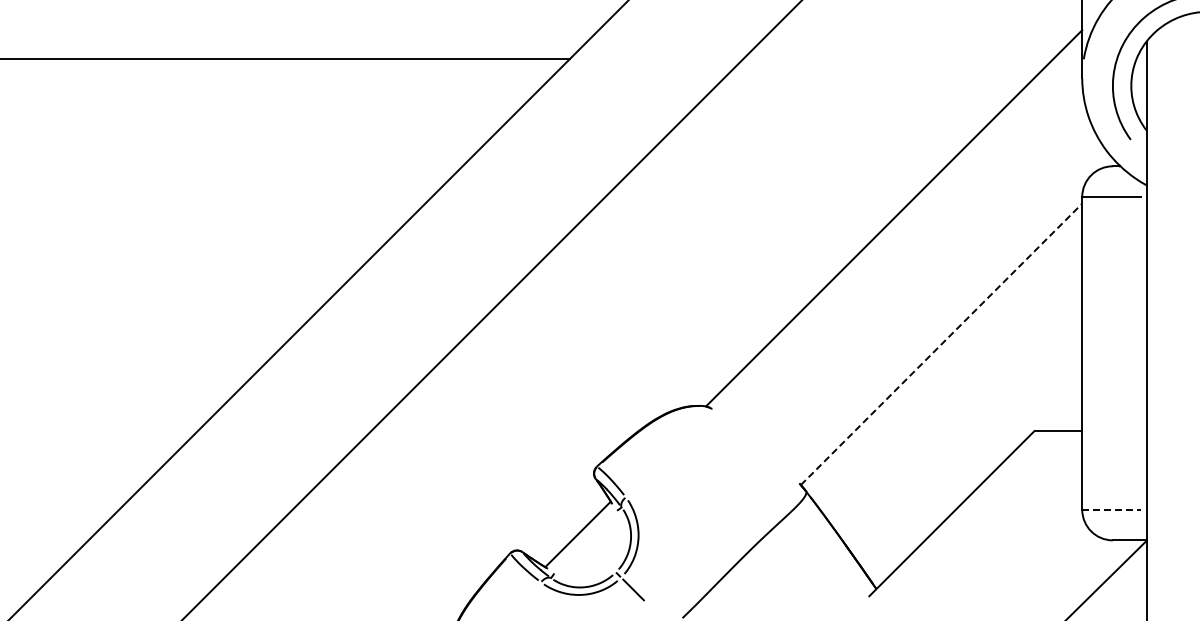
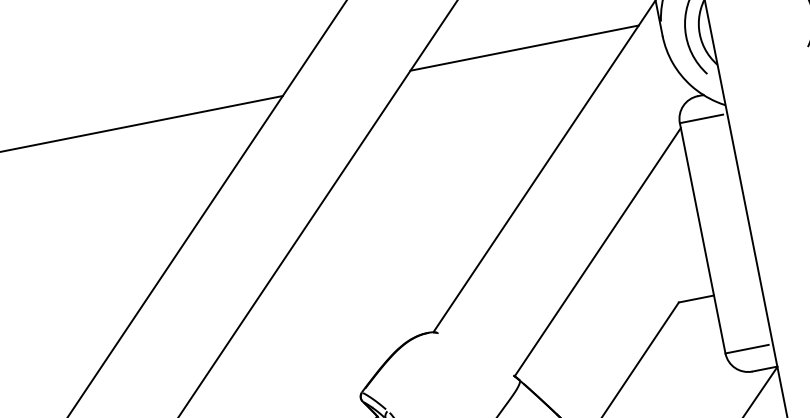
line: (898, 58) -> (524, 48), added
line: (941, 344) -> (597, 252), dashed -> solid
line: (1112, 509) -> (747, 348), dashed -> solid

